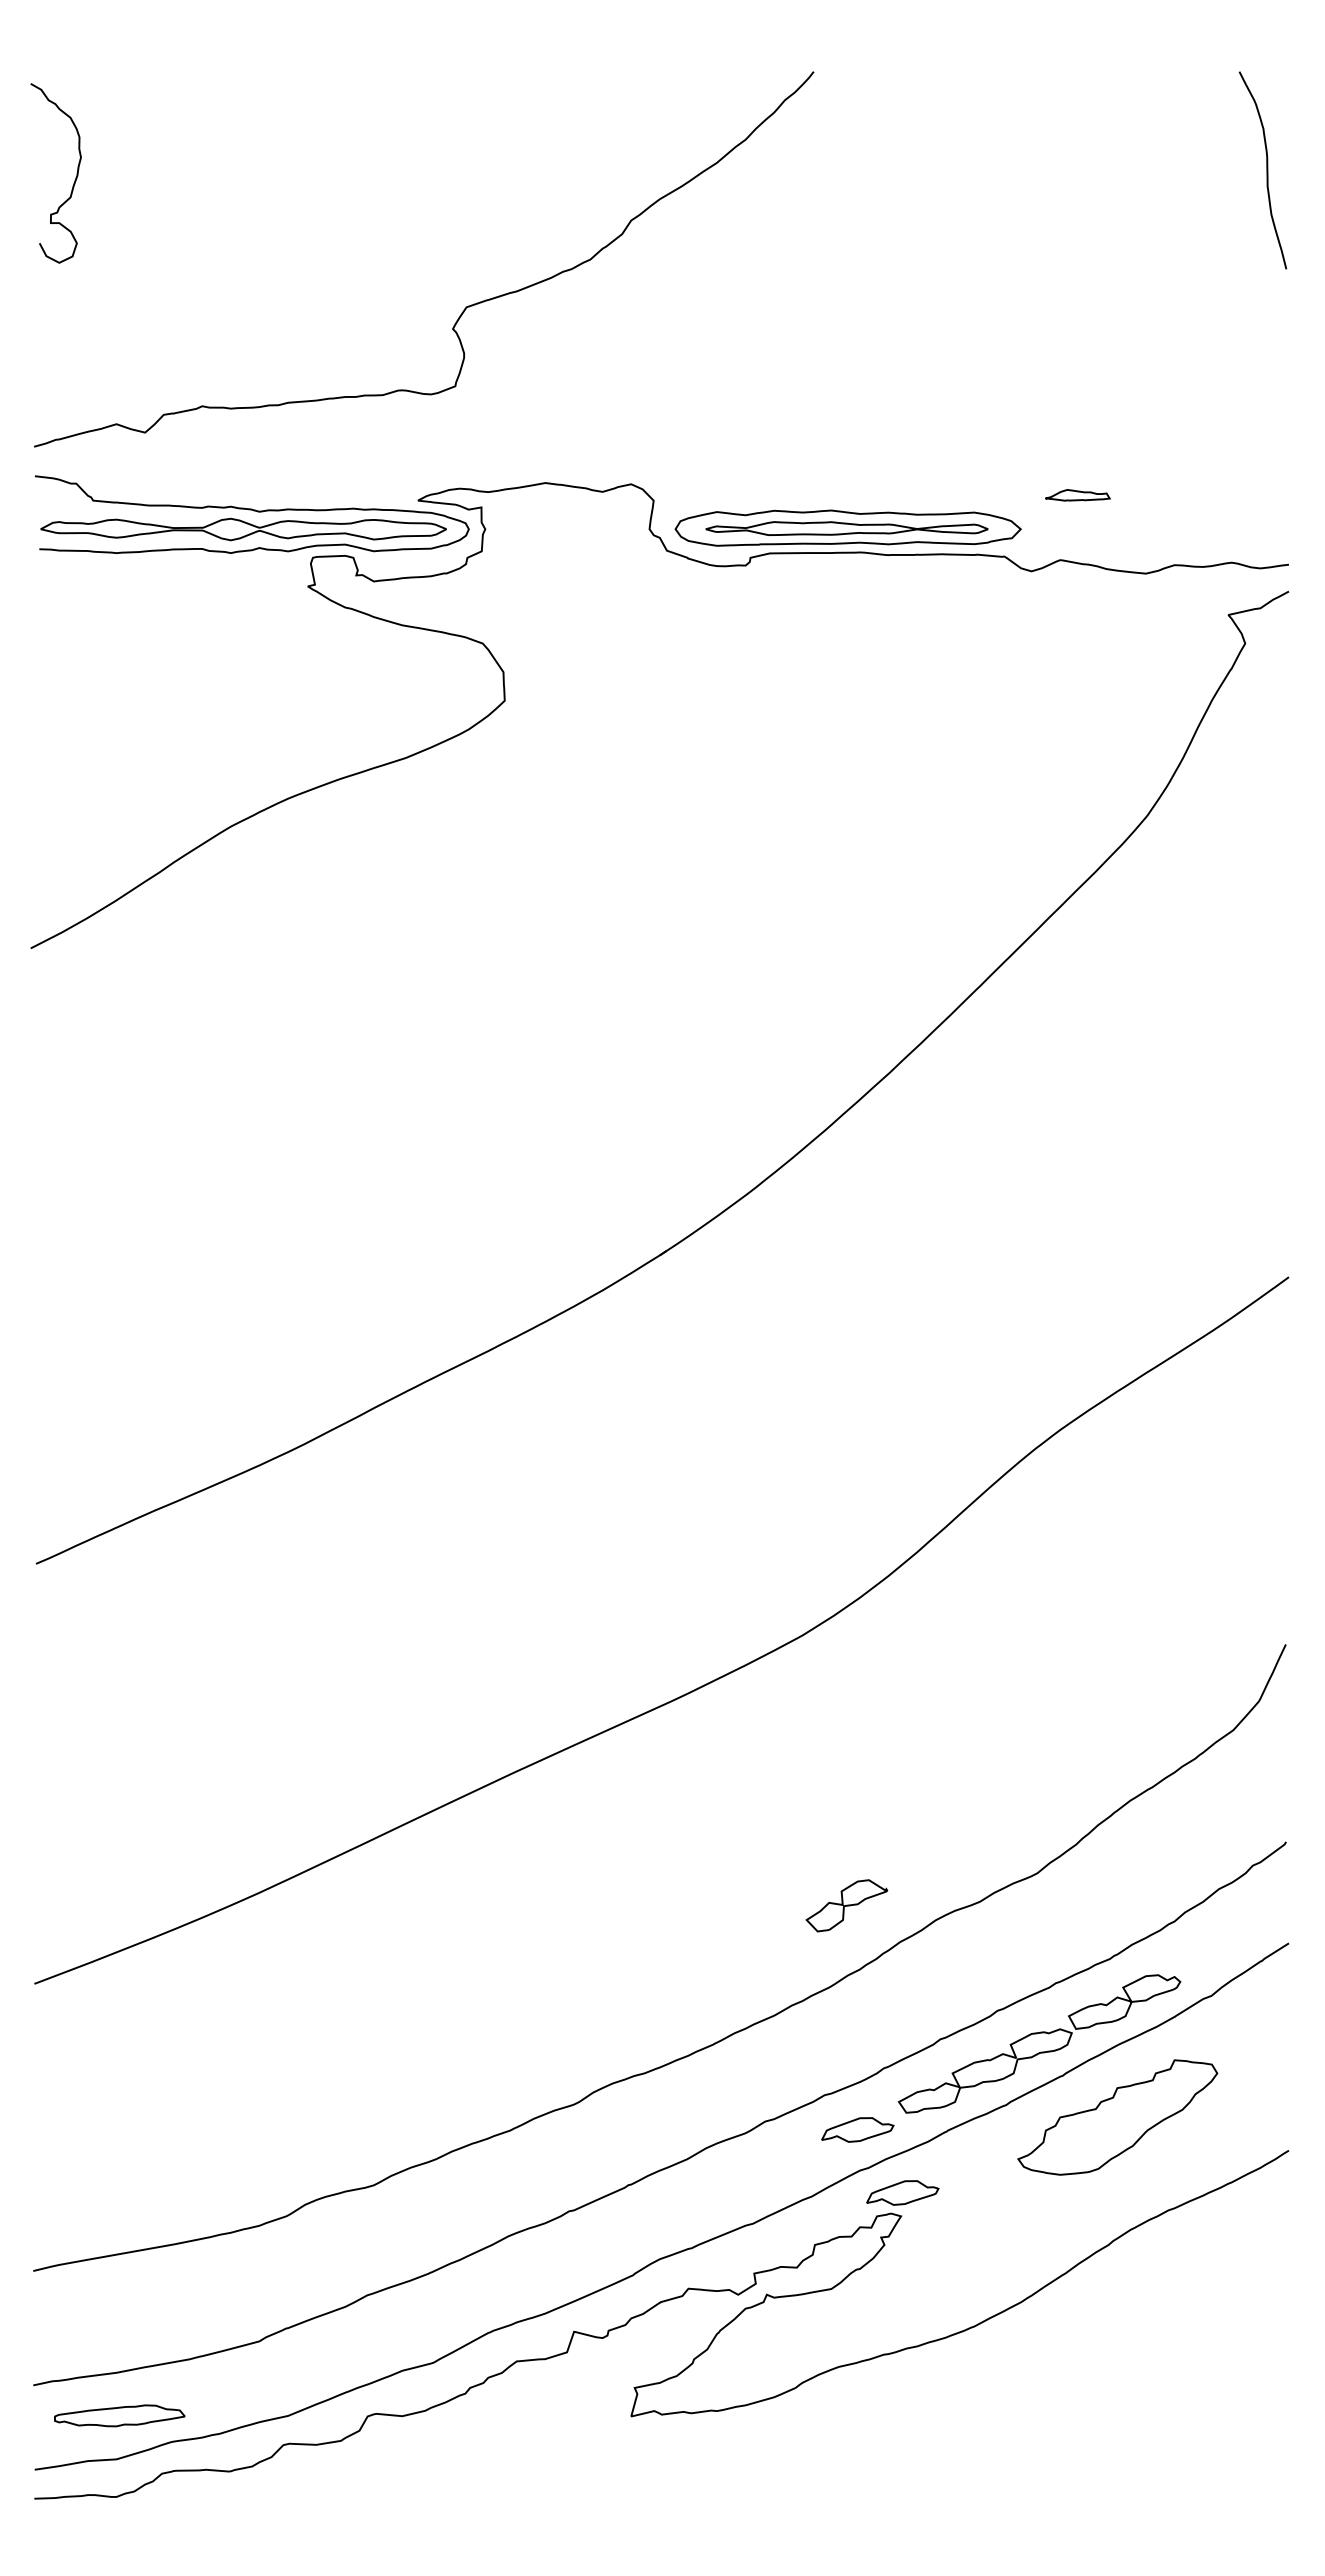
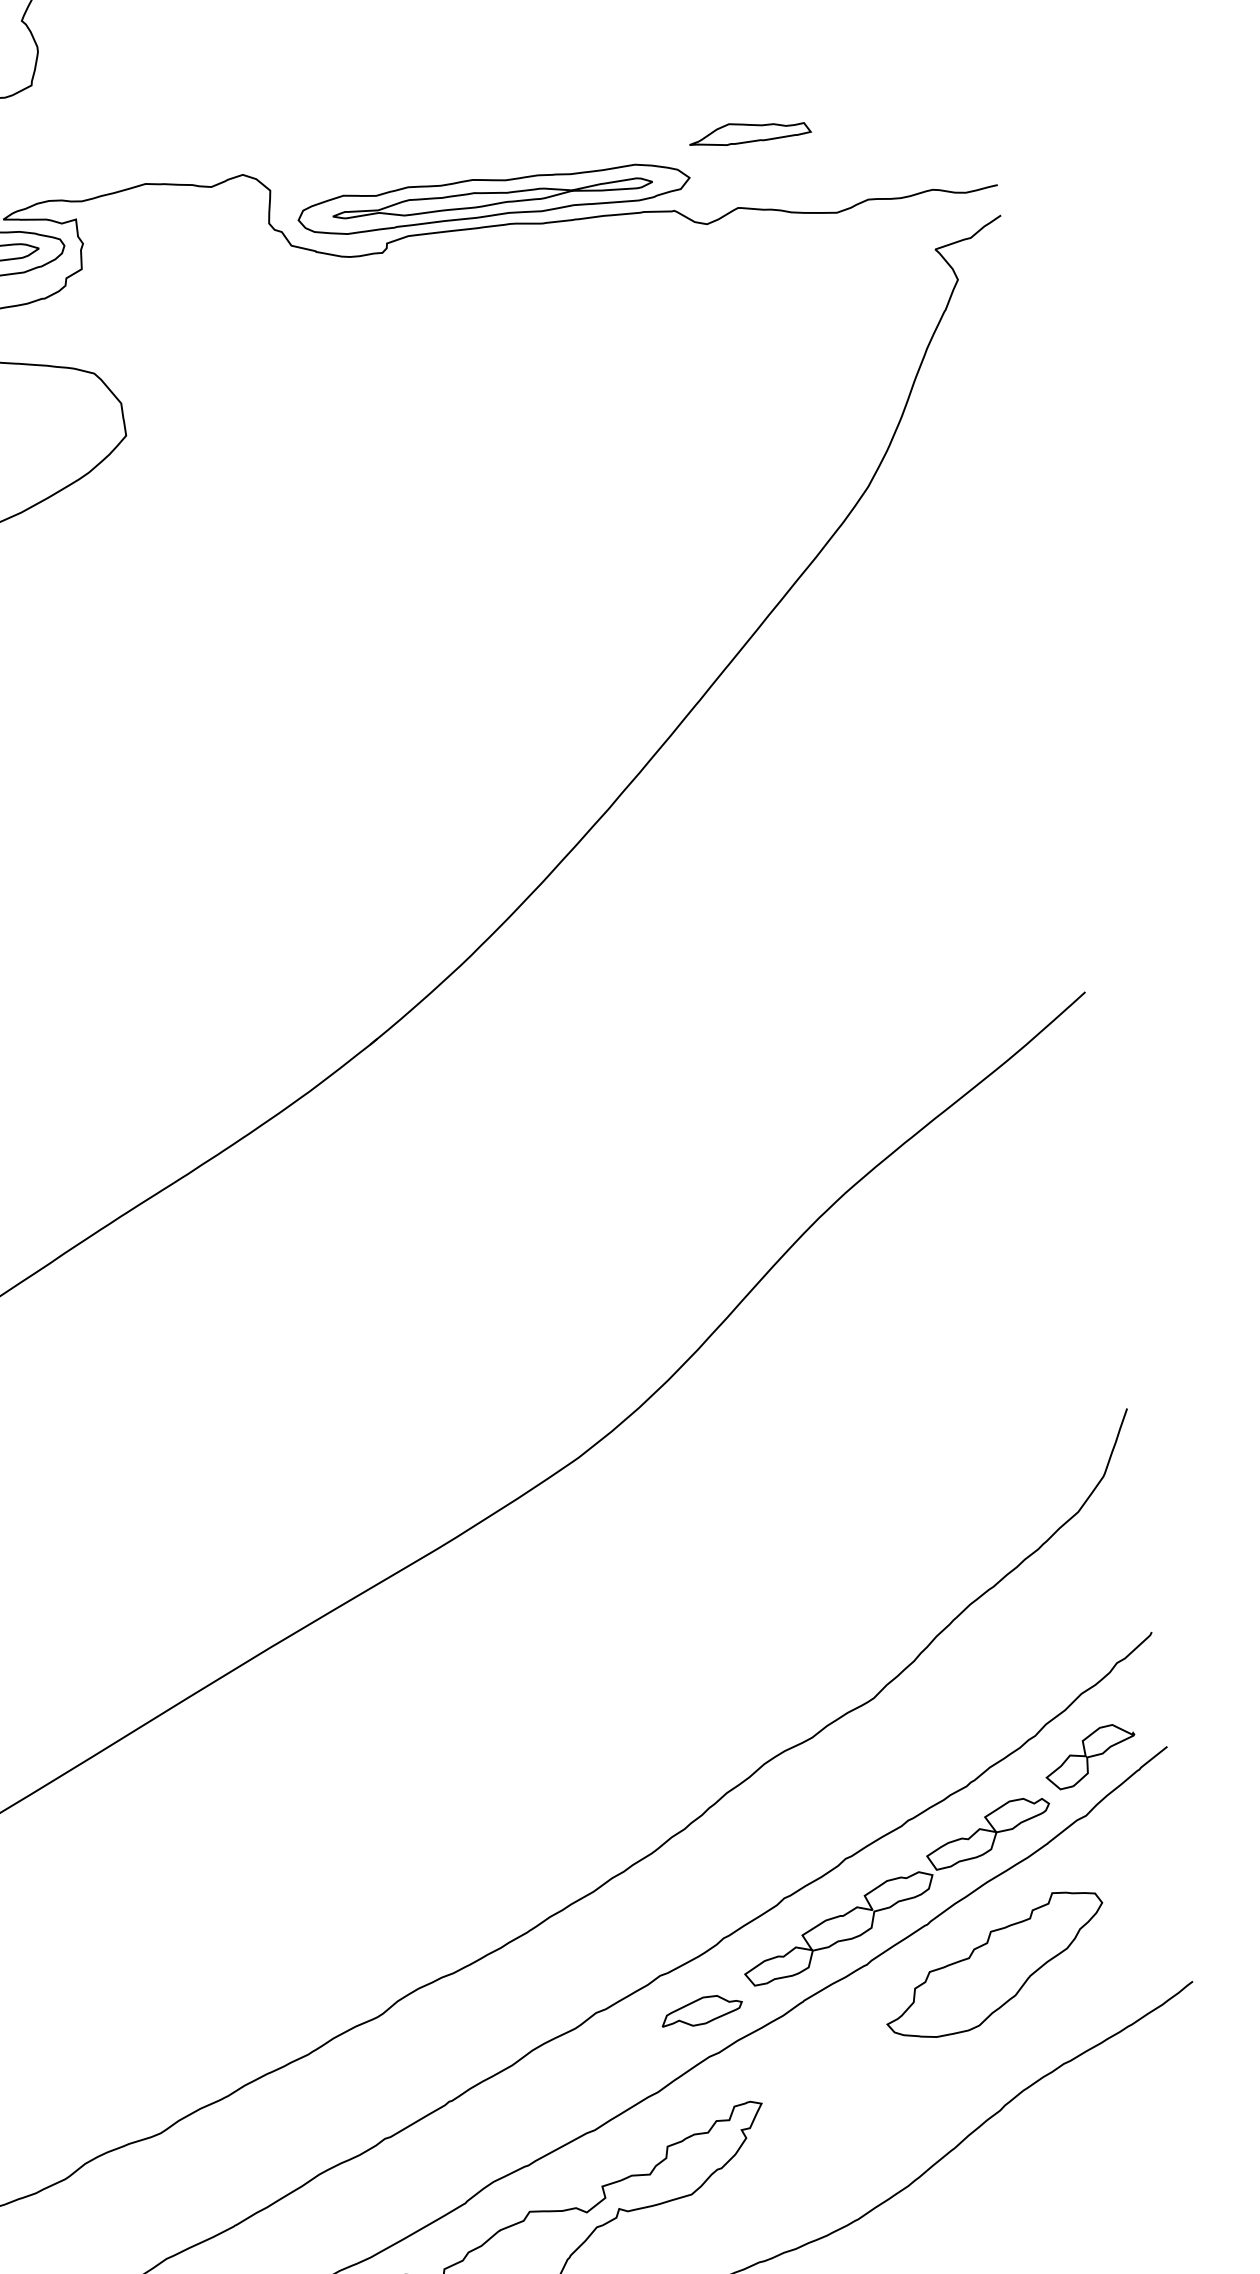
part: (1077, 495) -> (749, 132), size x1.67
part: (846, 1905) -> (1090, 1756), moved
part: (902, 2192) -> (760, 2076), removed

